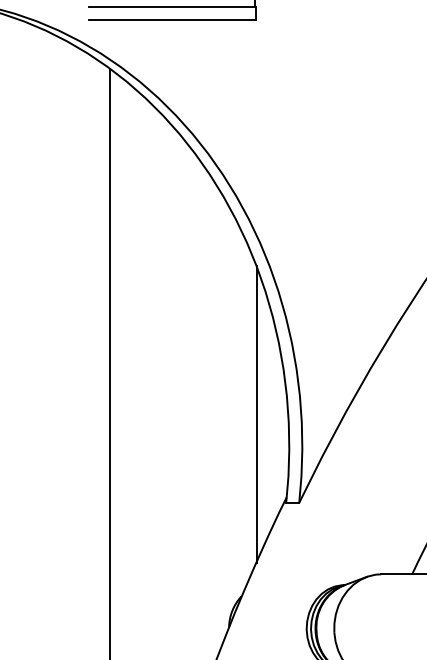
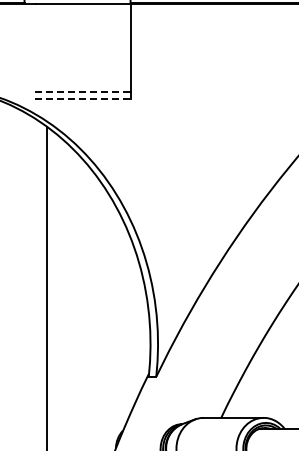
line: (172, 6) -> (83, 91), solid -> dashed
line: (172, 20) -> (83, 99), solid -> dashed
line: (256, 413) -> (131, 325), removed

